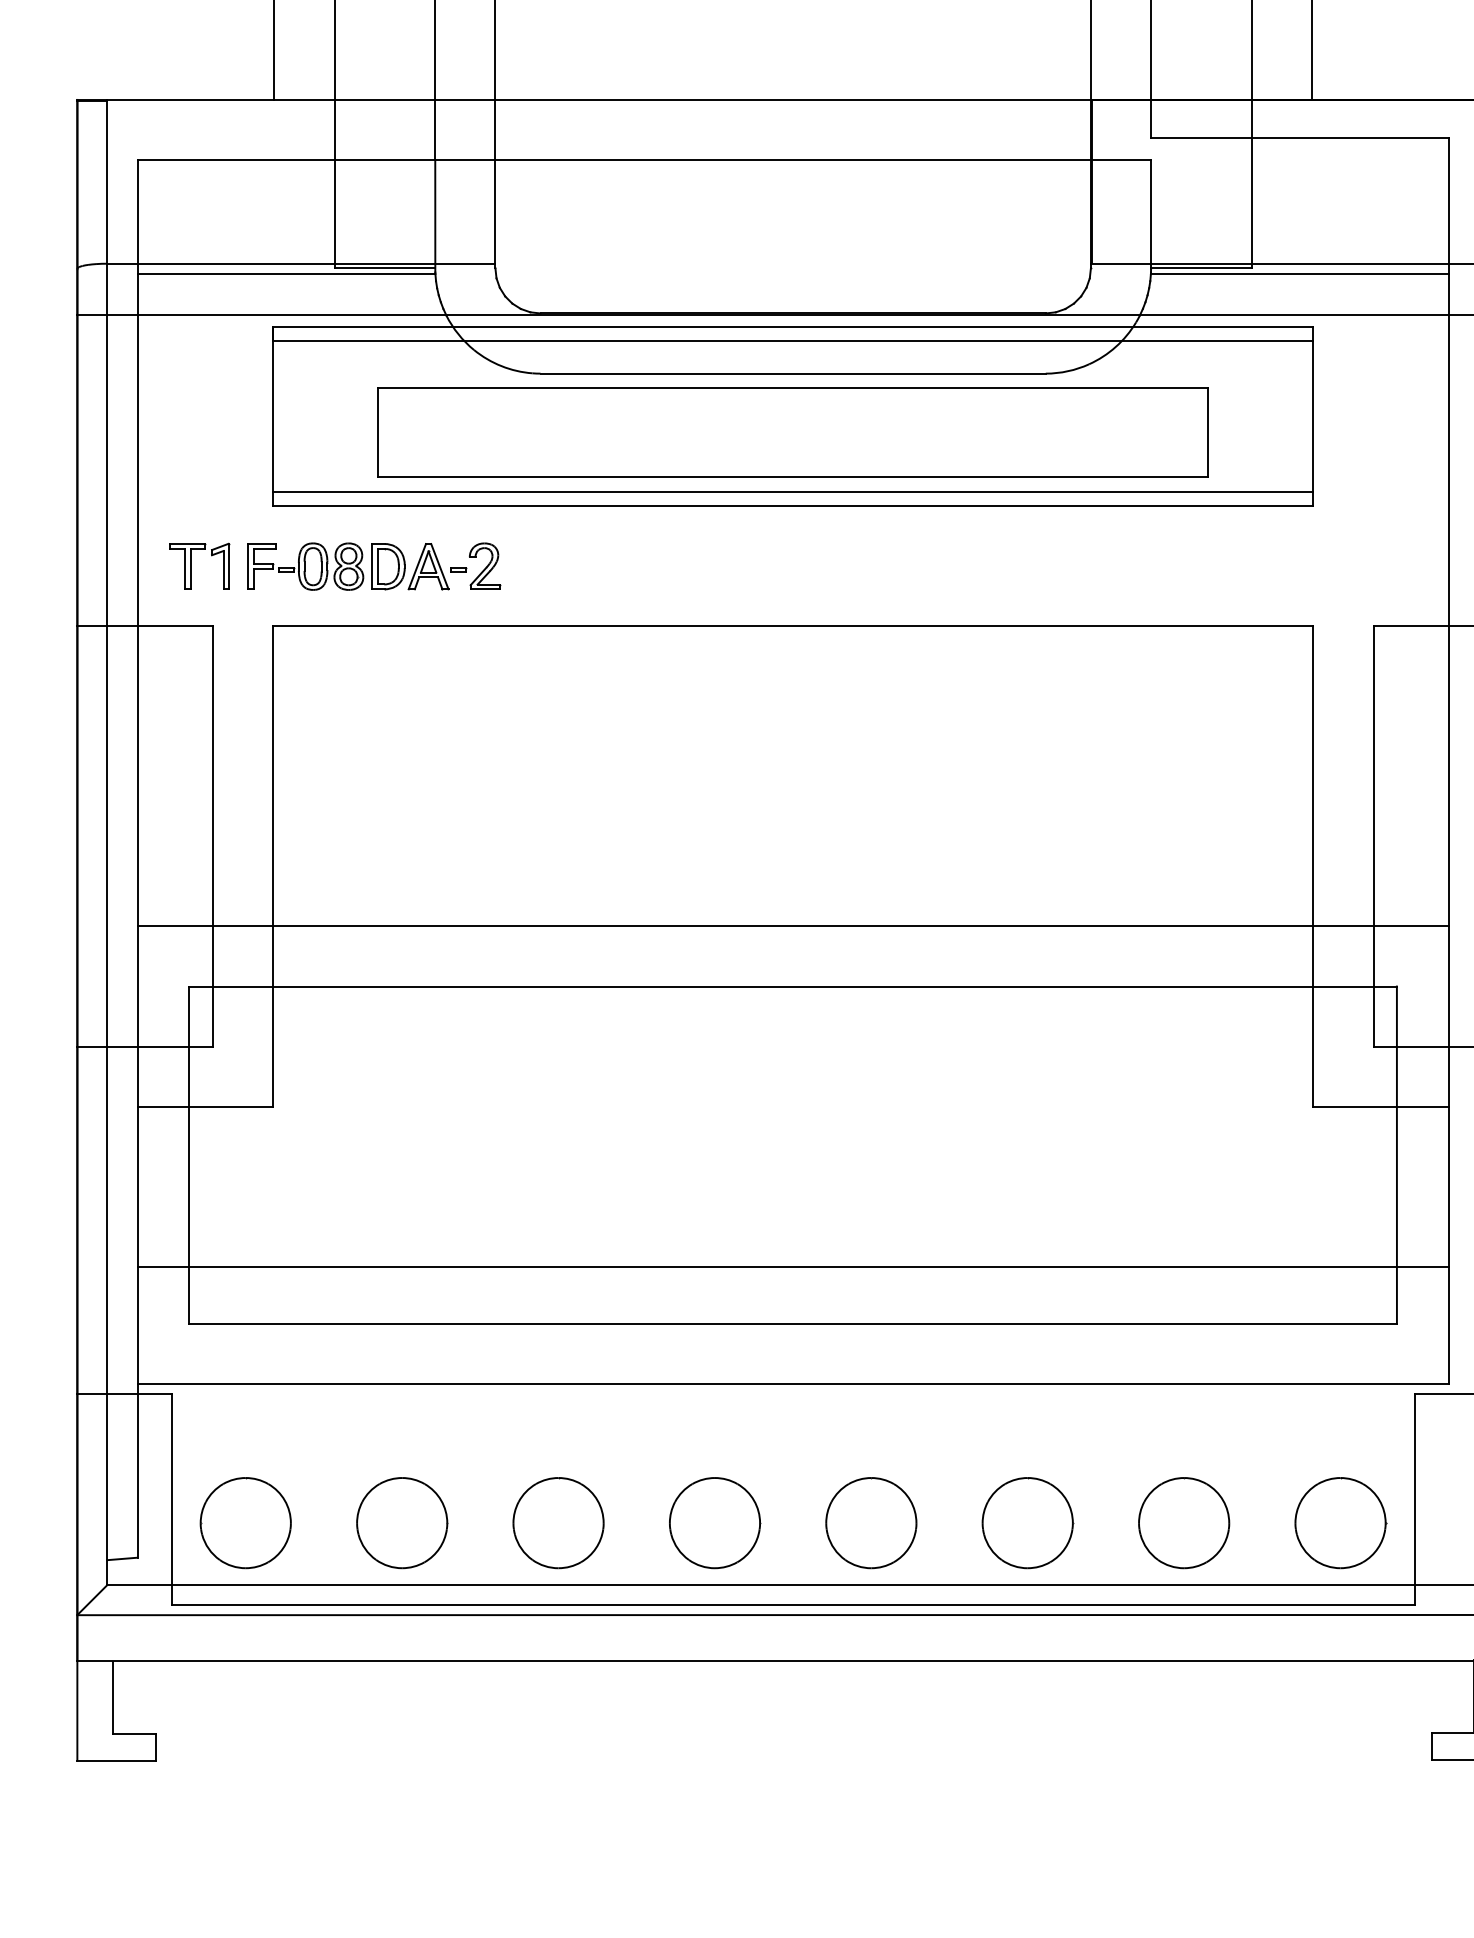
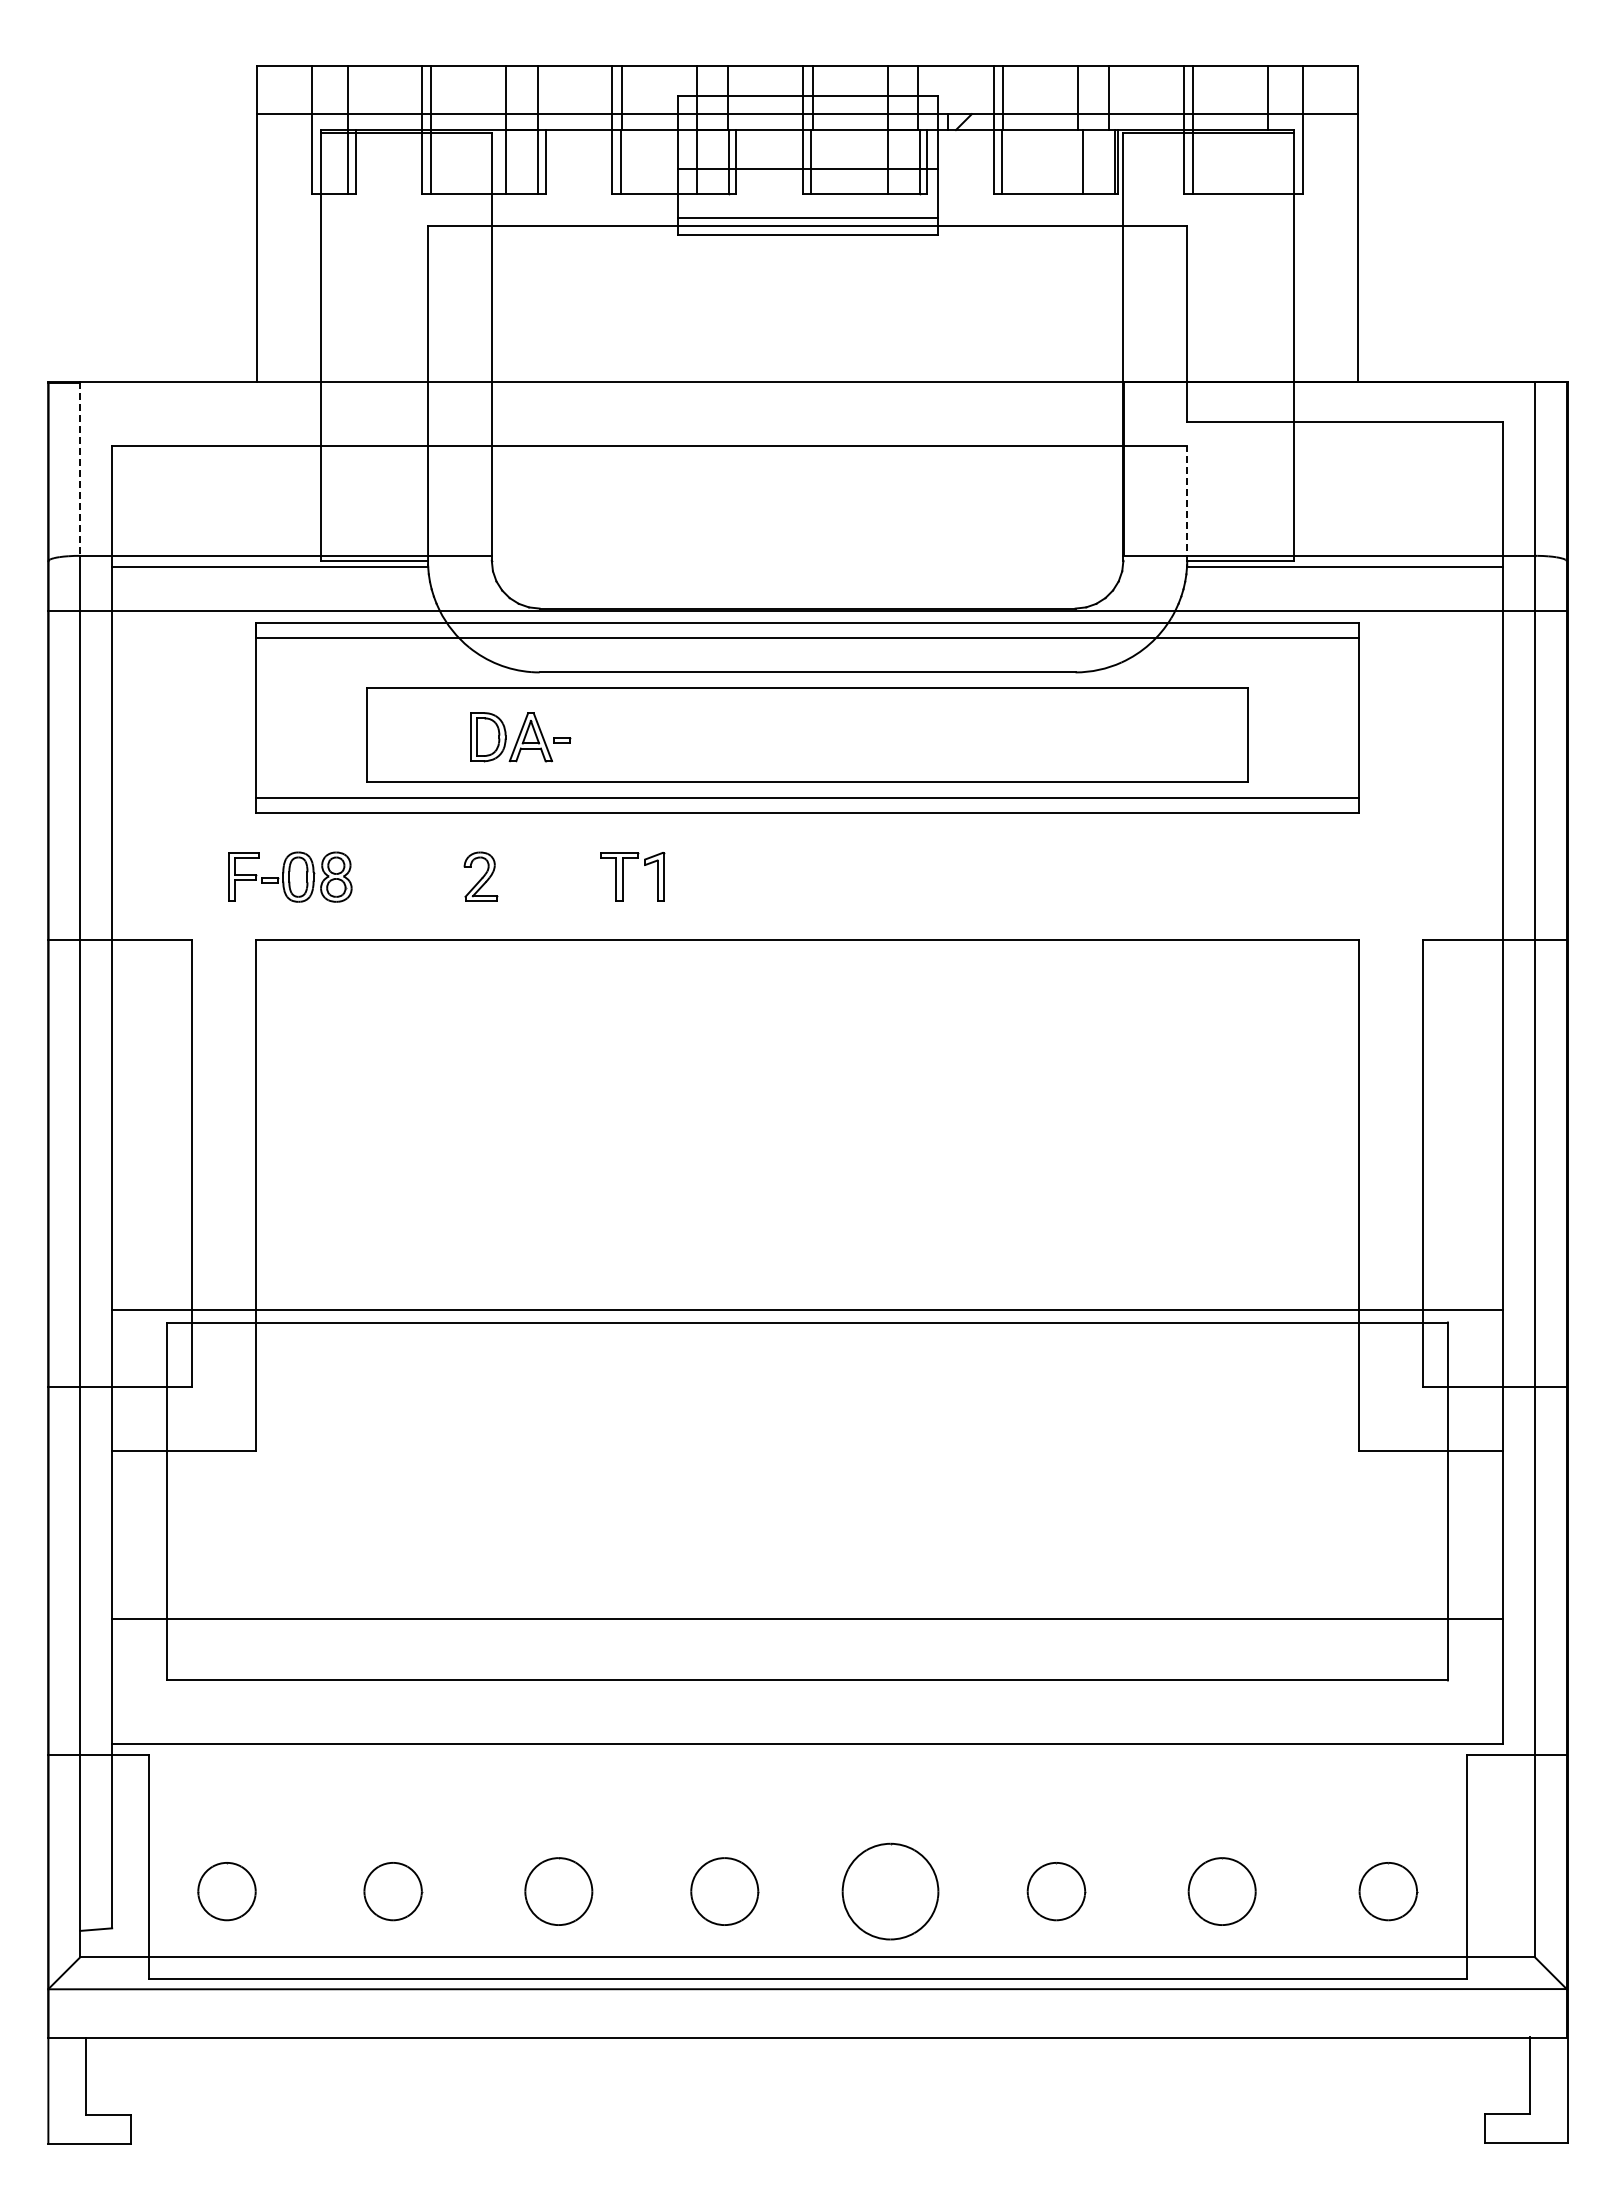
line: (107, 181) -> (80, 468), solid -> dashed
line: (1151, 214) -> (1187, 503), solid -> dashed
part: (191, 566) -> (623, 876), moved
part: (418, 566) -> (520, 737), moved
line: (793, 926) -> (807, 1309), moved
part: (245, 1522) -> (226, 1891), size x0.6
part: (402, 1522) -> (393, 1891), size x0.6
part: (558, 1522) -> (558, 1891), size x0.7
part: (714, 1522) -> (724, 1891), size x0.7
part: (1027, 1522) -> (1056, 1891), size x0.6
part: (1183, 1522) -> (1221, 1891), size x0.7
part: (1340, 1522) -> (1388, 1891), size x0.6

